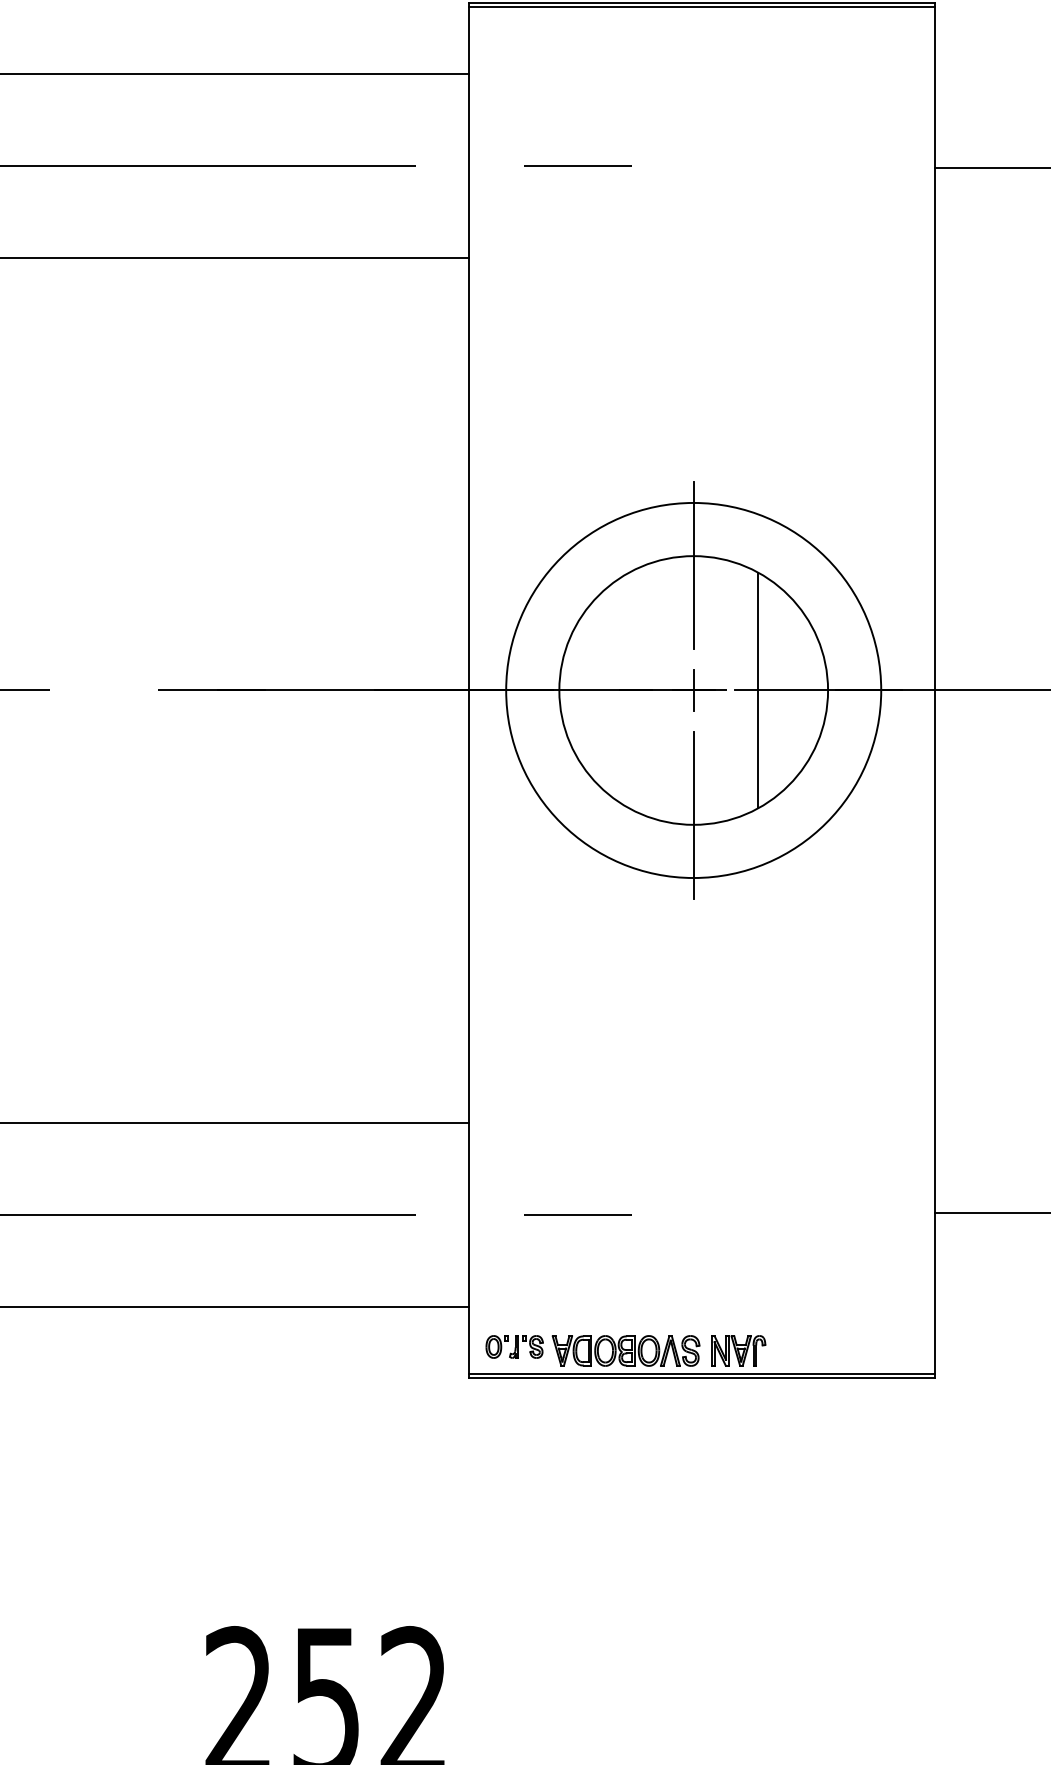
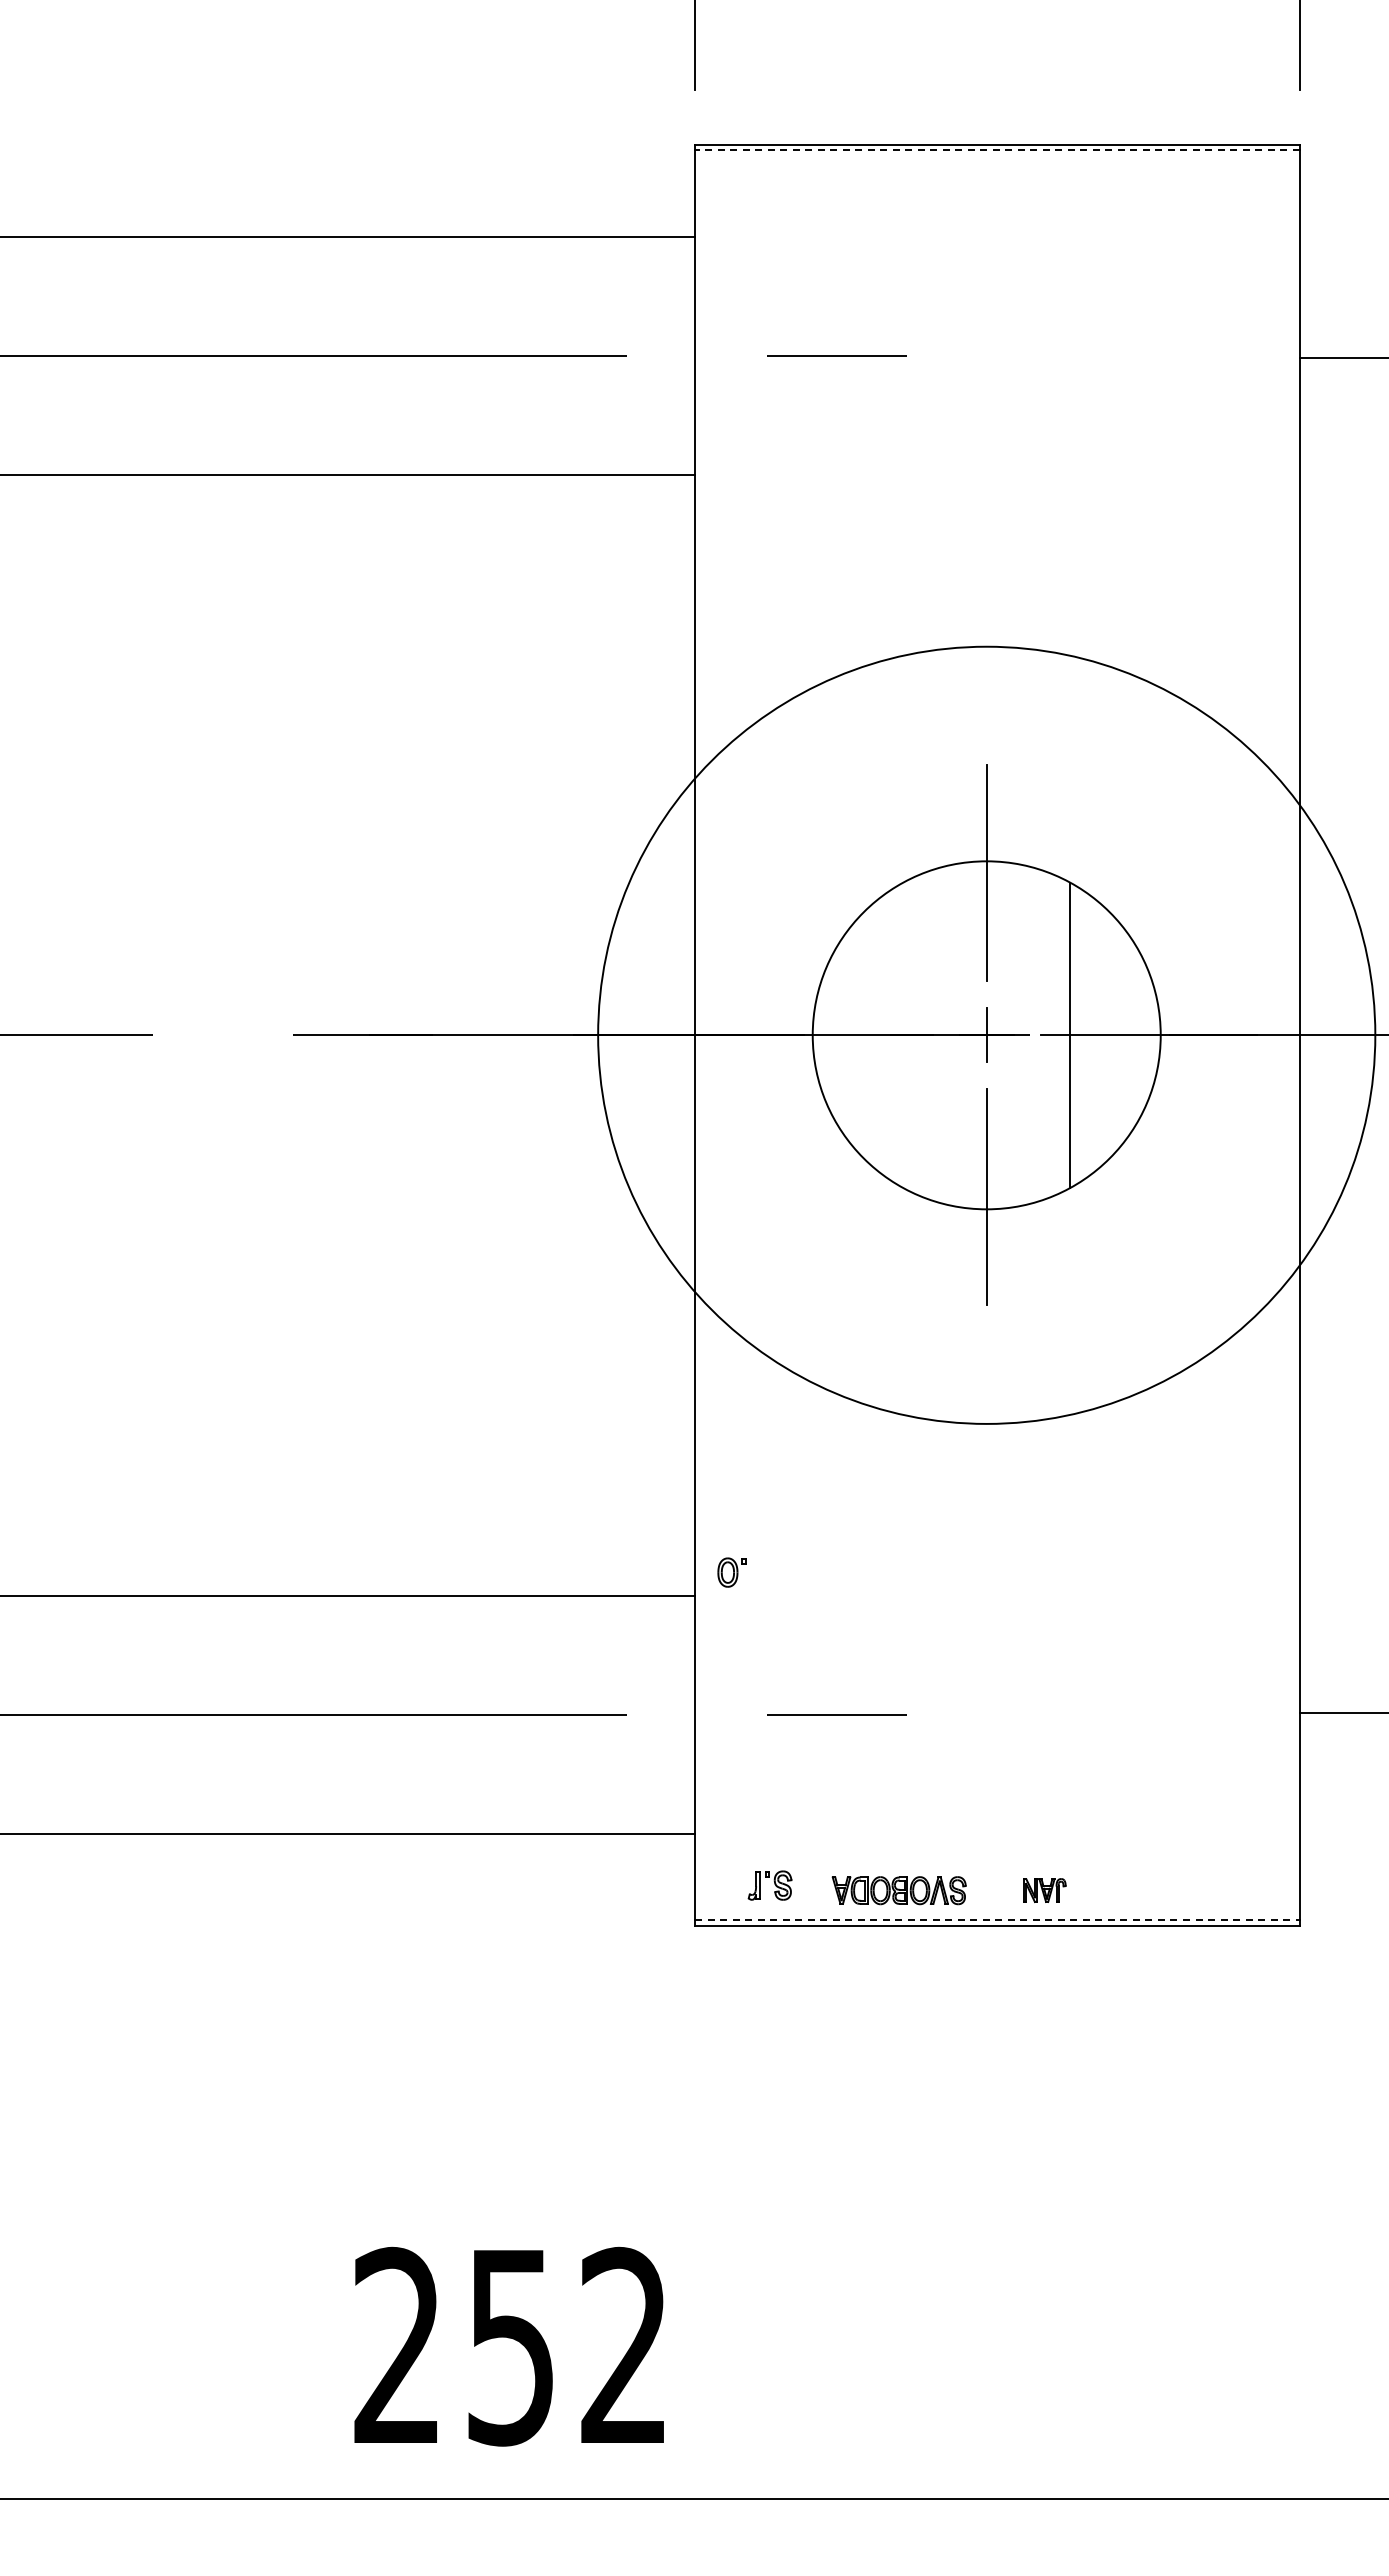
line: (702, 7) -> (997, 150), solid -> dashed
circle: (693, 690) -> (986, 1035), size x1.6
part: (496, 1346) -> (731, 1572), moved
part: (626, 1350) -> (899, 1890), size x0.7
part: (738, 1350) -> (1044, 1890), size x0.6
line: (702, 1373) -> (998, 1920), solid -> dashed

